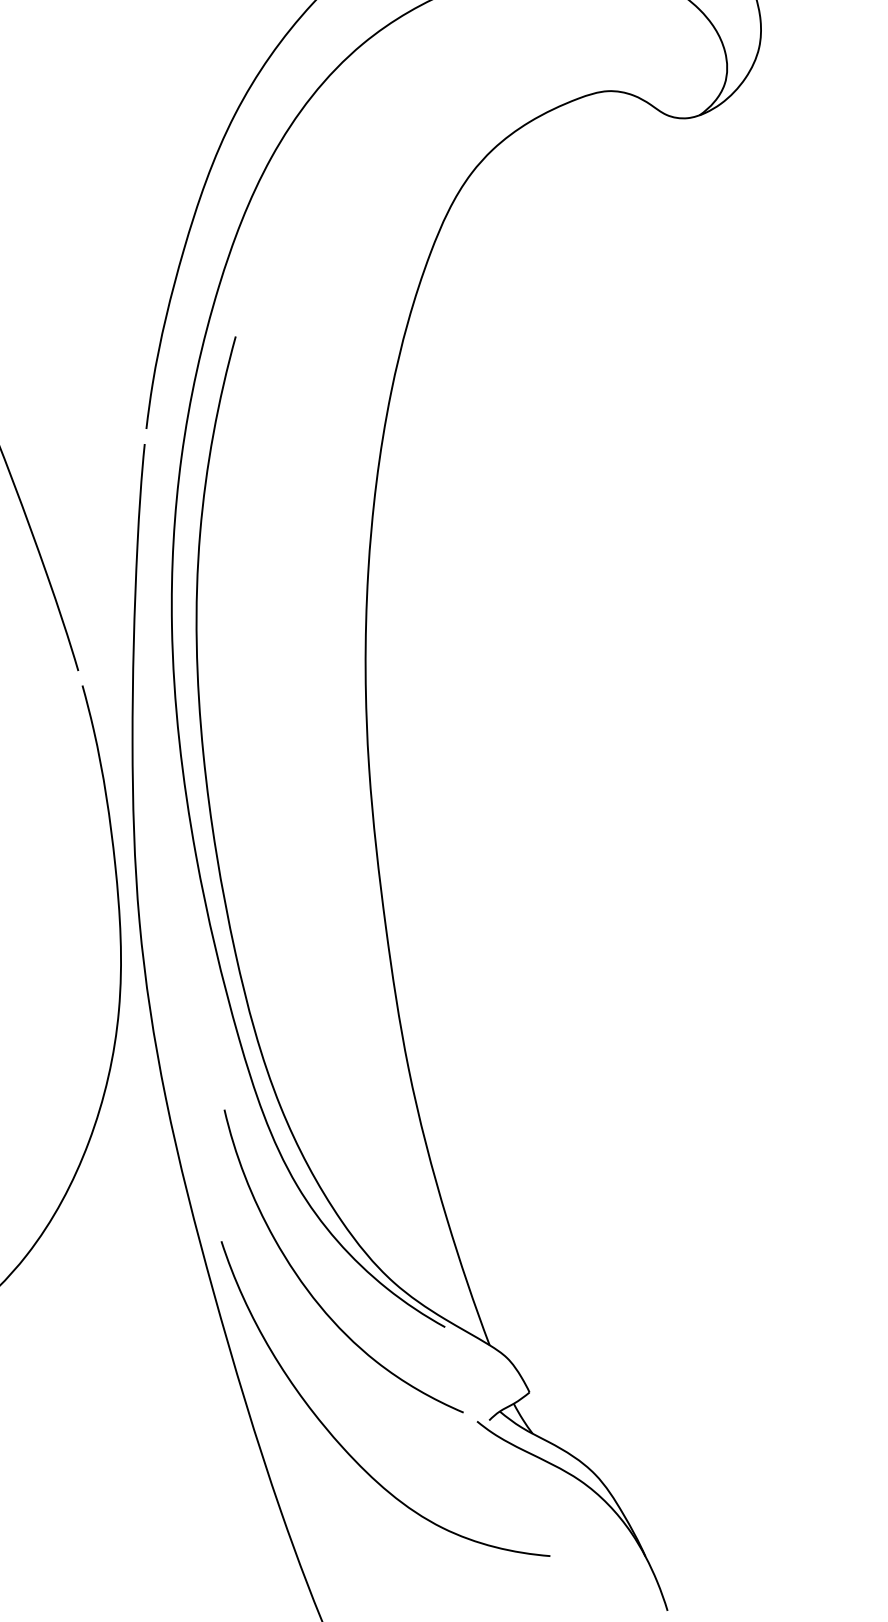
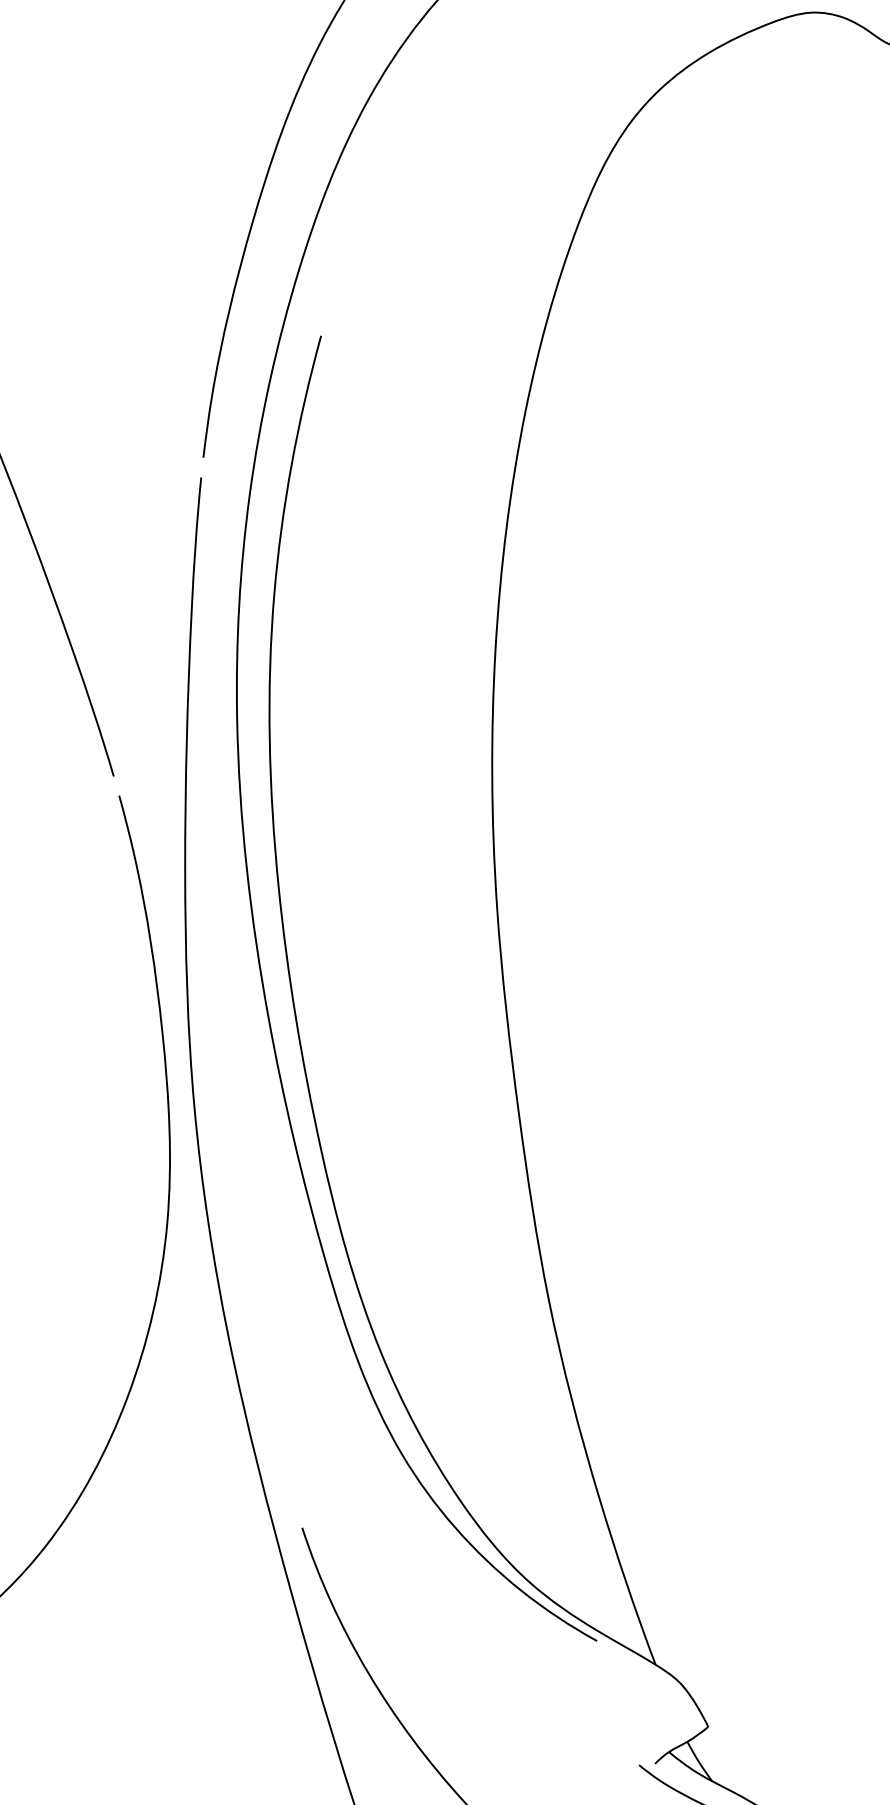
curve: (306, 1286) -> (414, 1587), removed

